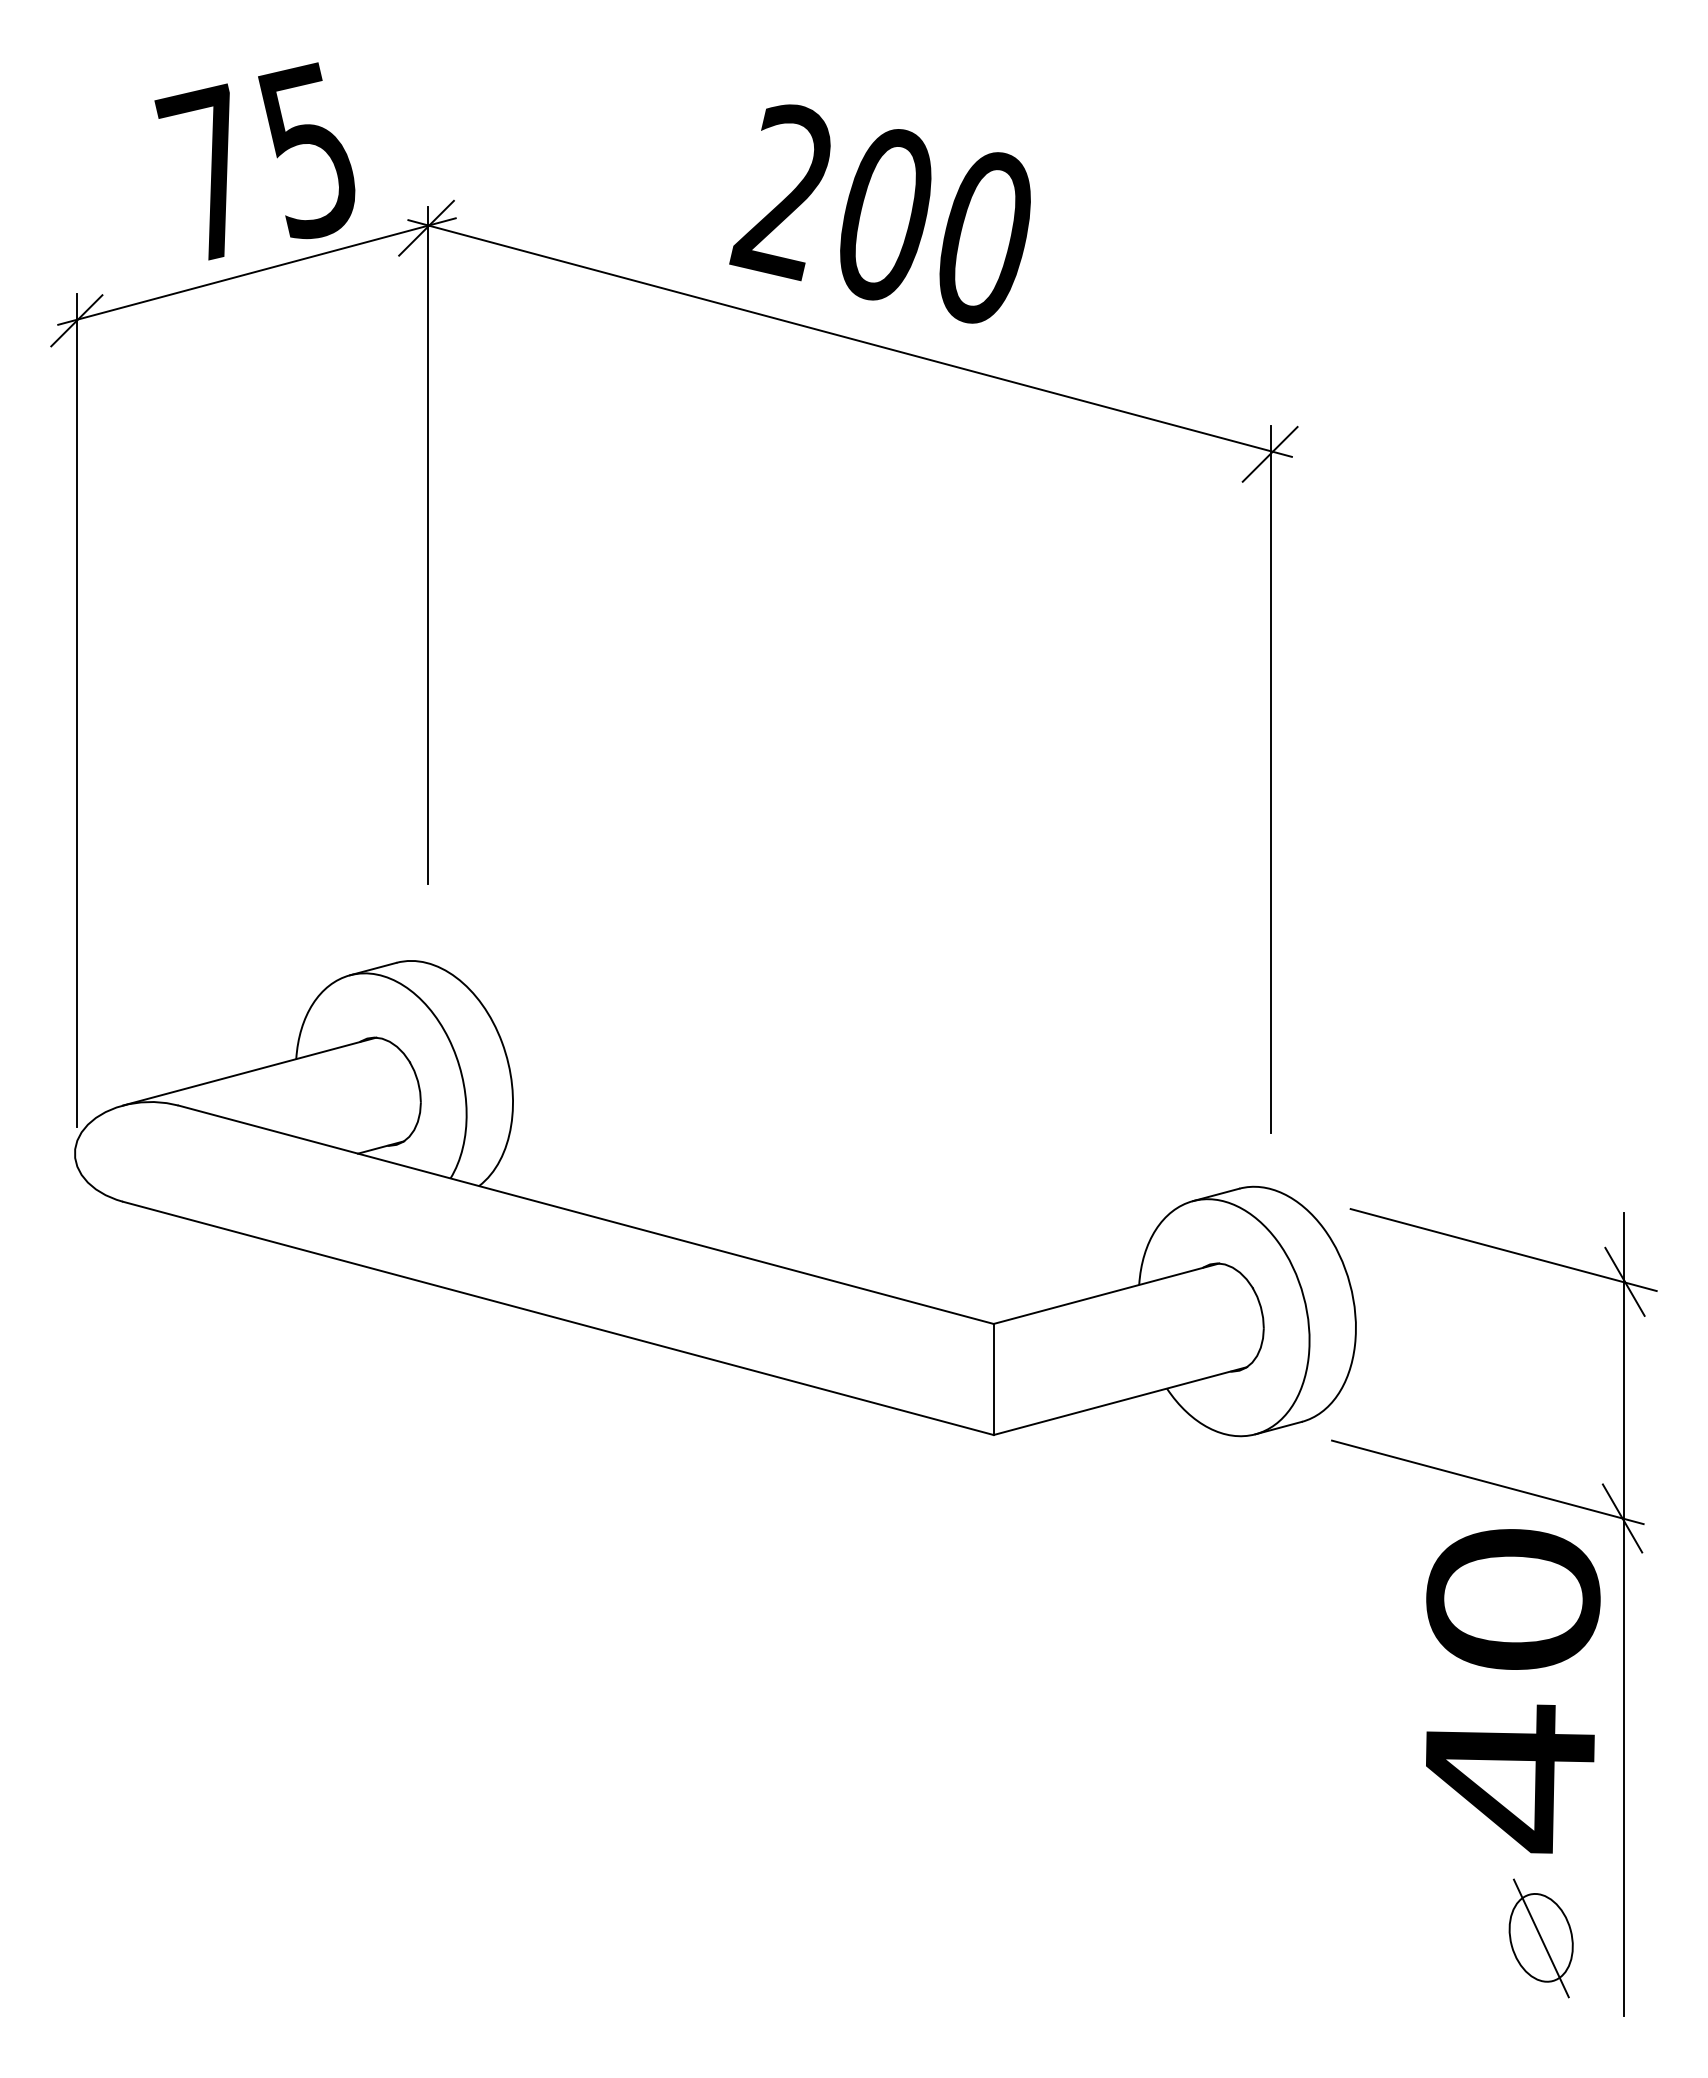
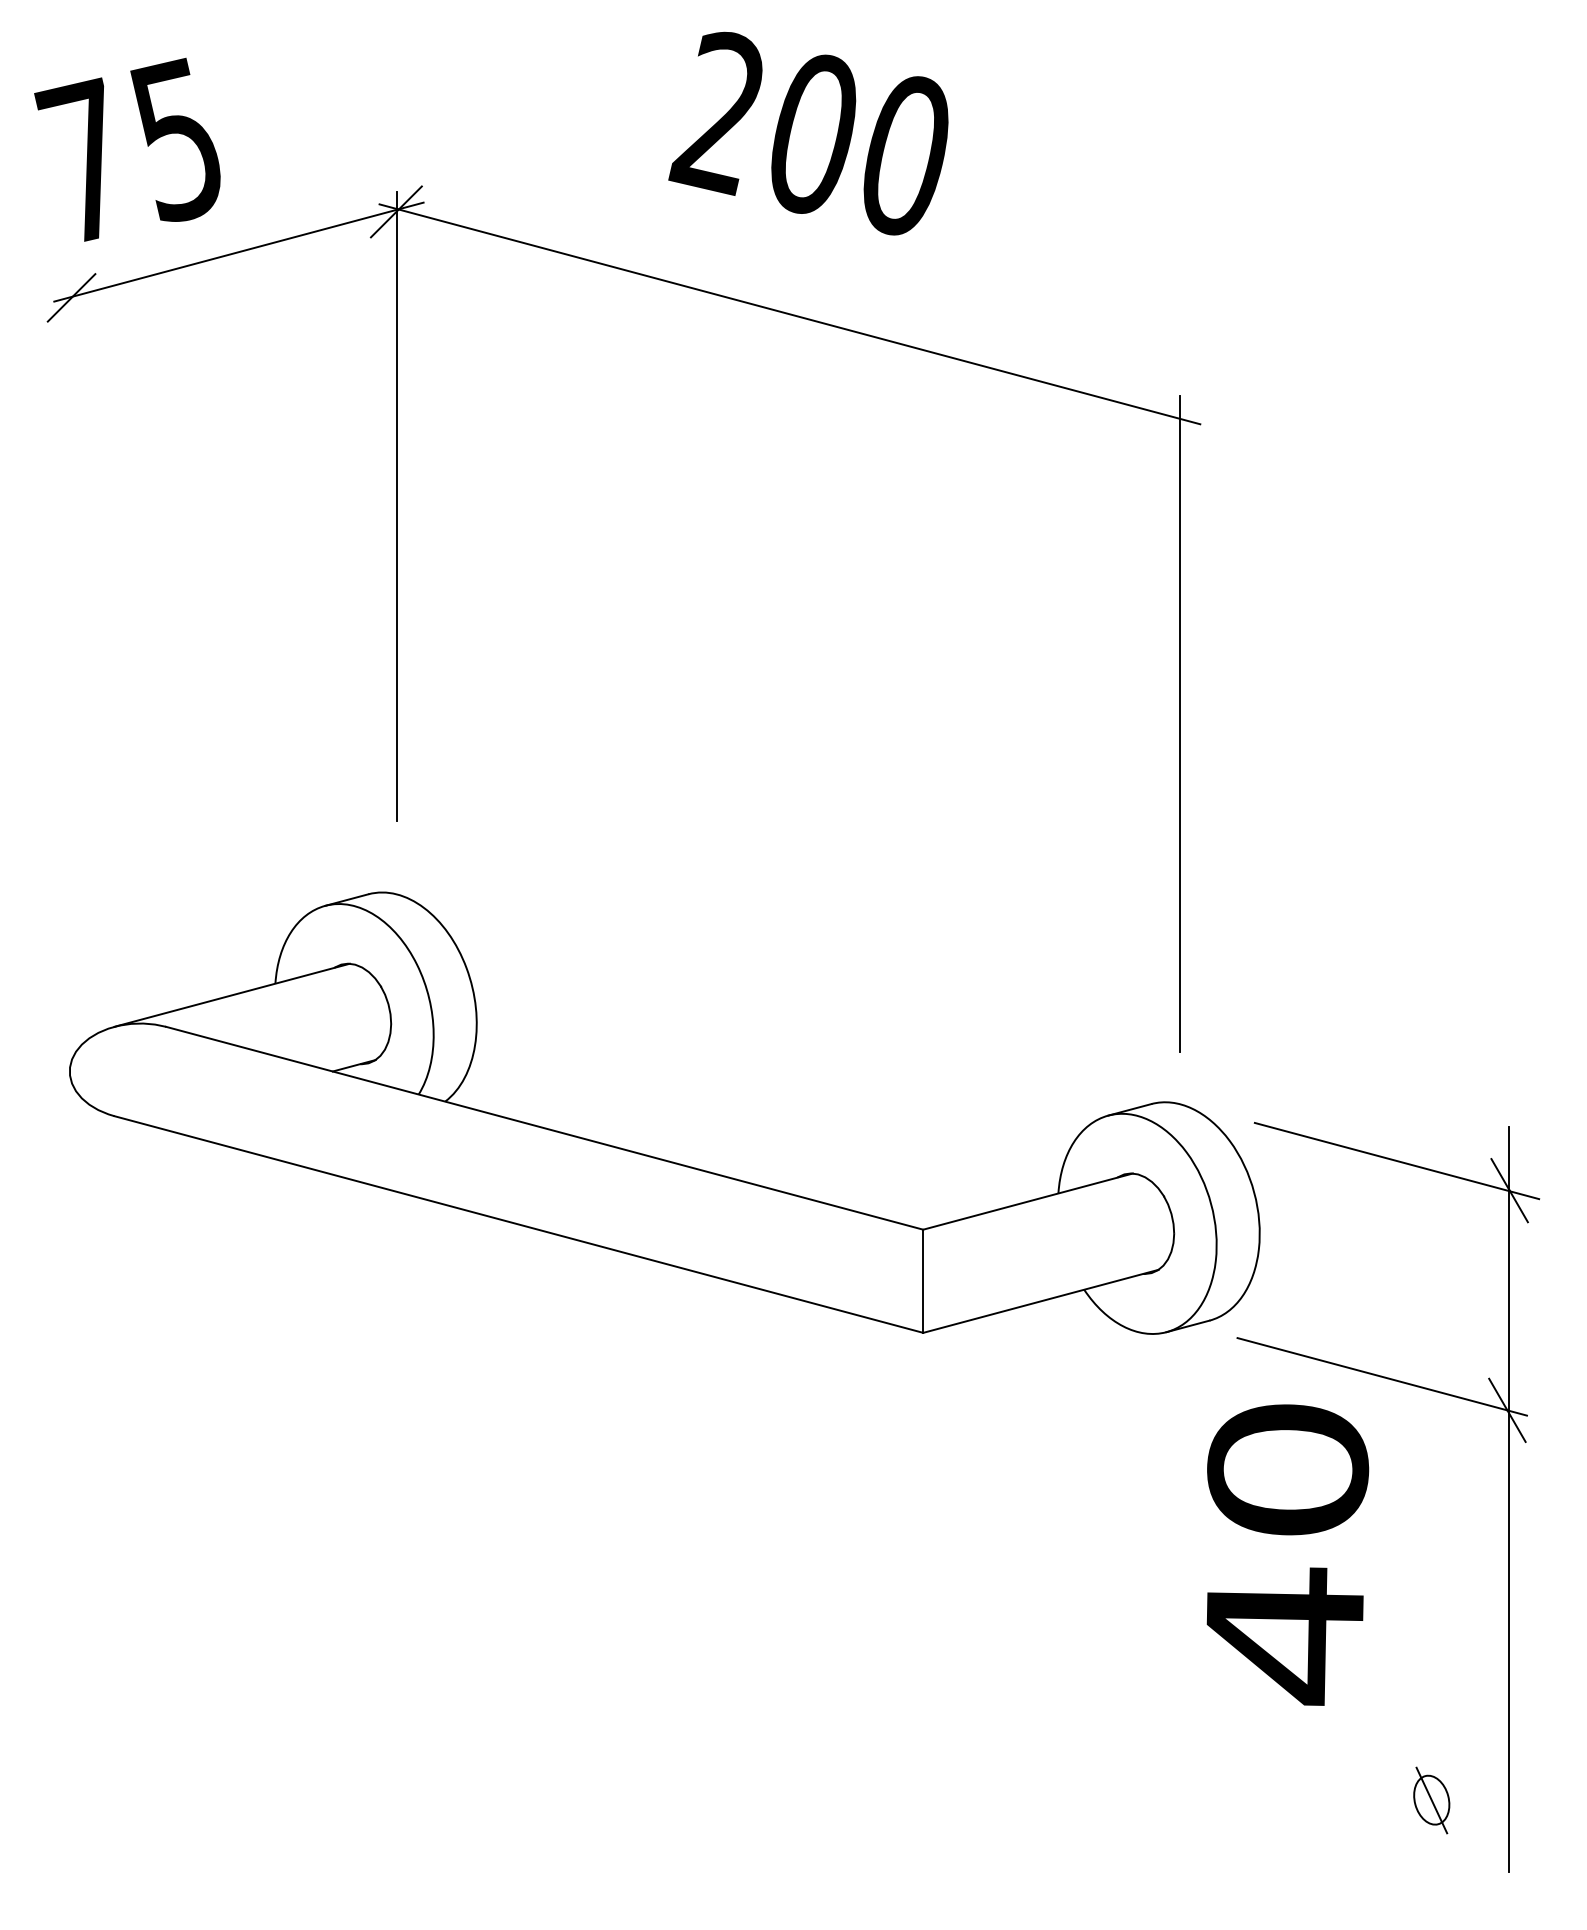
text: (254, 161) -> (127, 149), moved
text: (879, 213) -> (807, 133), moved
line: (1269, 454) -> (1179, 422), removed
line: (77, 709) -> (72, 658), removed
text: (1513, 1691) -> (1288, 1555), moved
part: (1540, 1938) -> (1431, 1800), size x0.6

